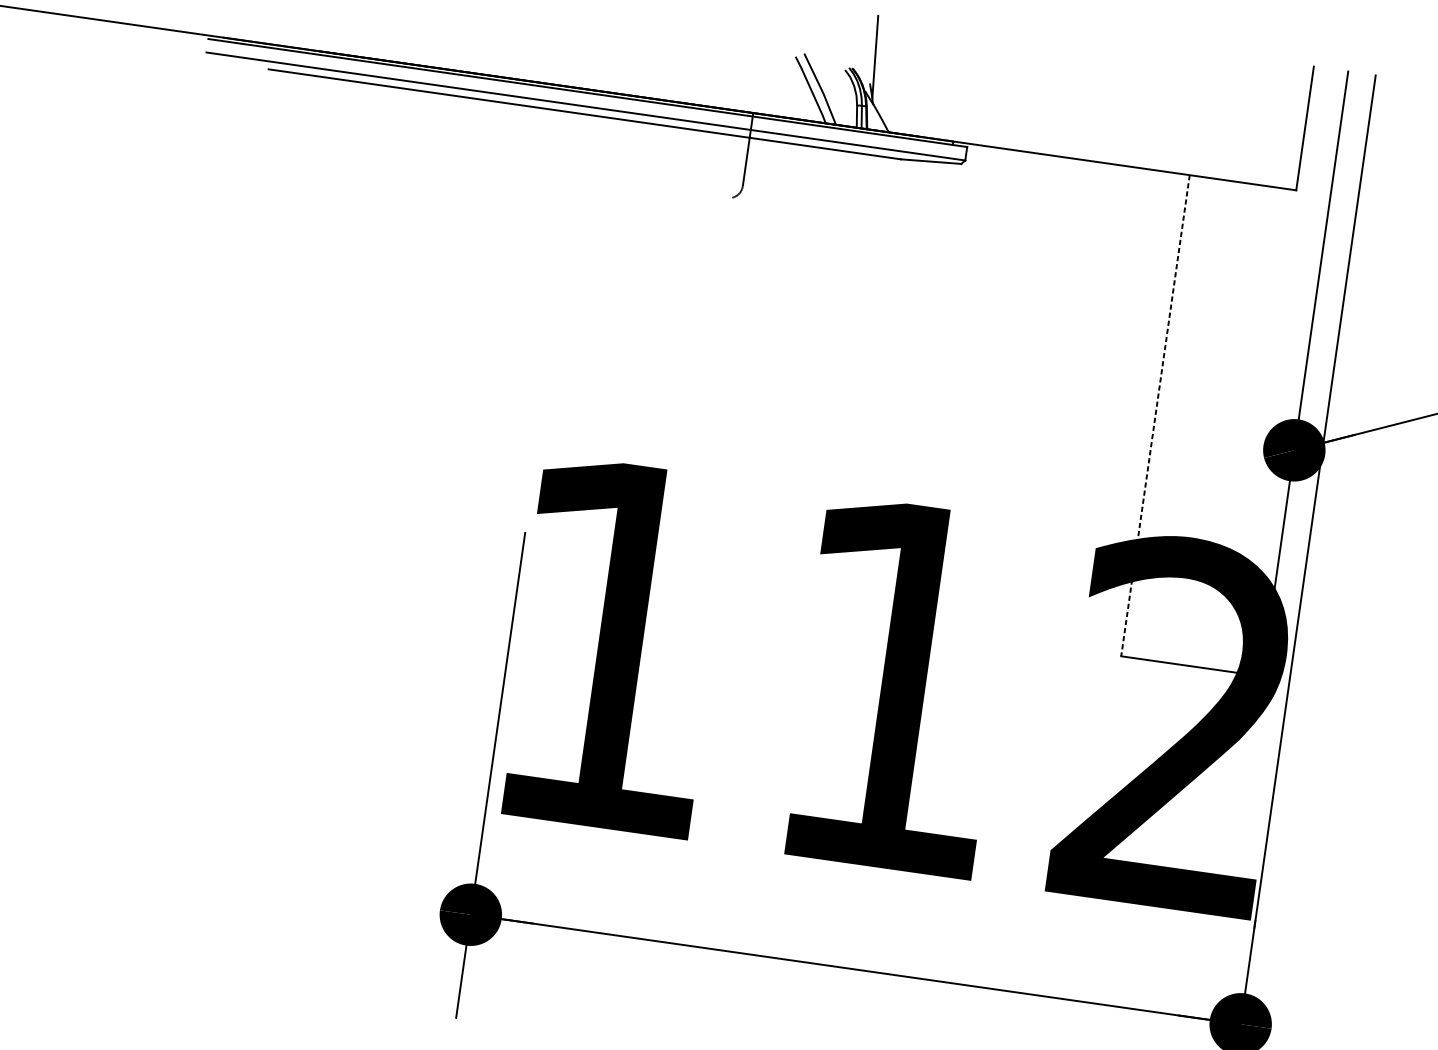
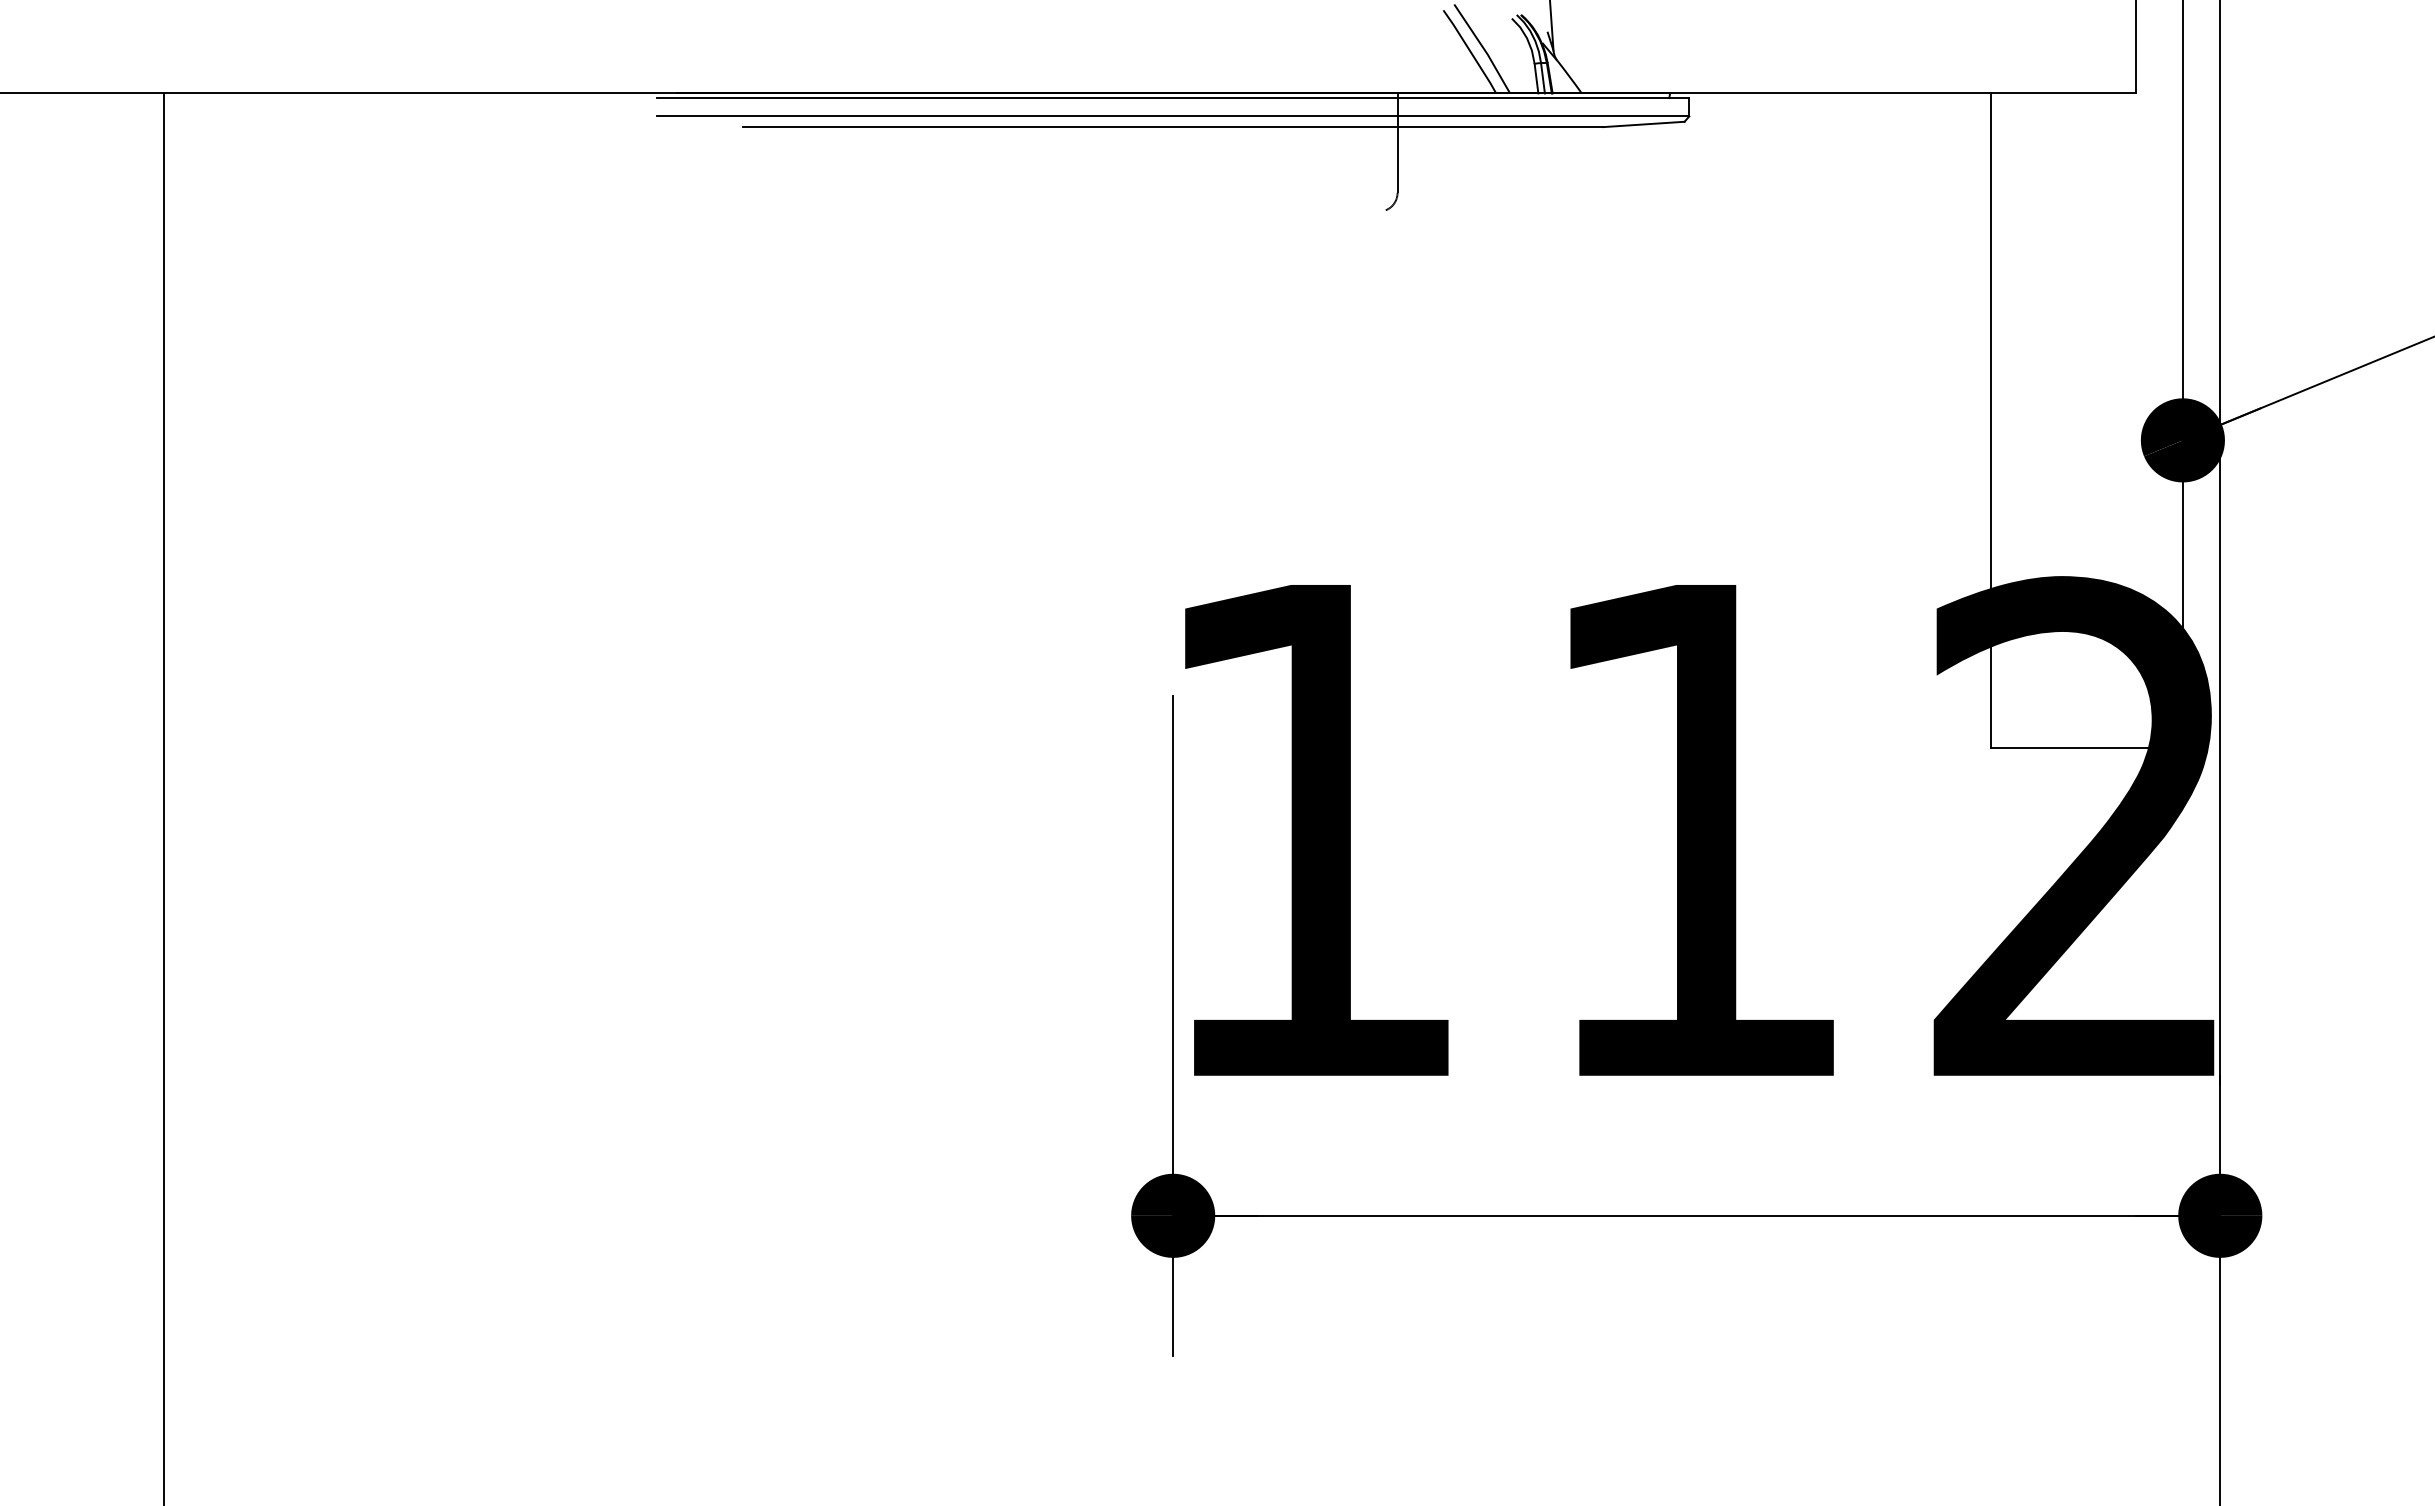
line: (1155, 416) -> (1991, 421), dashed -> solid

